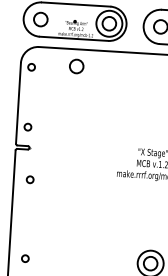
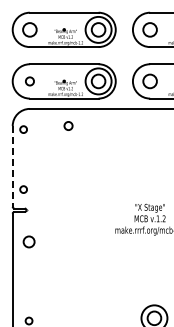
circle: (40, 19) -> (29, 81), size x0.6
circle: (76, 65) -> (68, 125), size x0.6
line: (18, 103) -> (12, 166), solid -> dashed
circle: (29, 179) -> (28, 241), size x1.6

